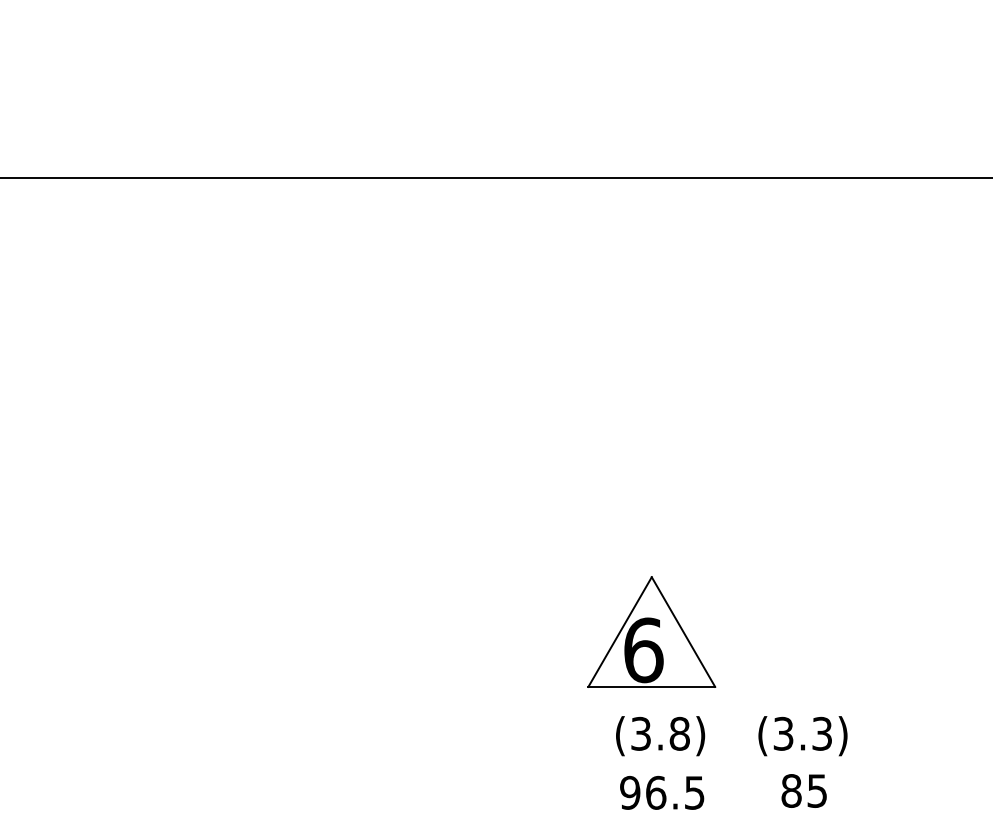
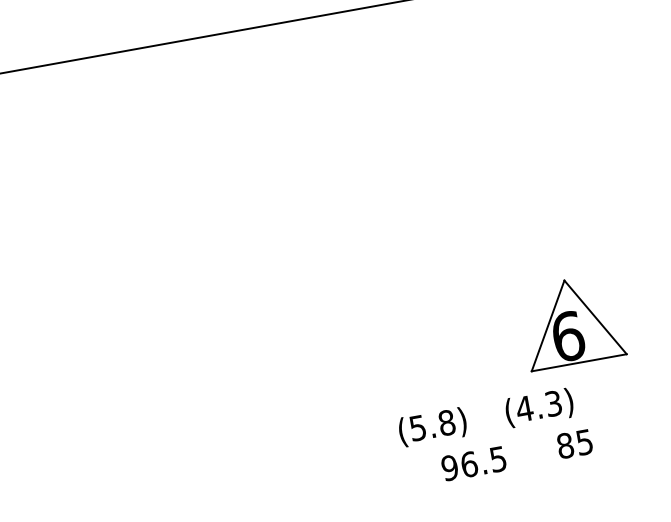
part: (651, 631) -> (571, 321), moved
text: (641, 733) -> (418, 427), (3.8) -> (5.8)
text: (783, 733) -> (524, 408), (3.3) -> (4.3)
text: (803, 790) -> (574, 443), moved
text: (662, 792) -> (474, 463), moved

